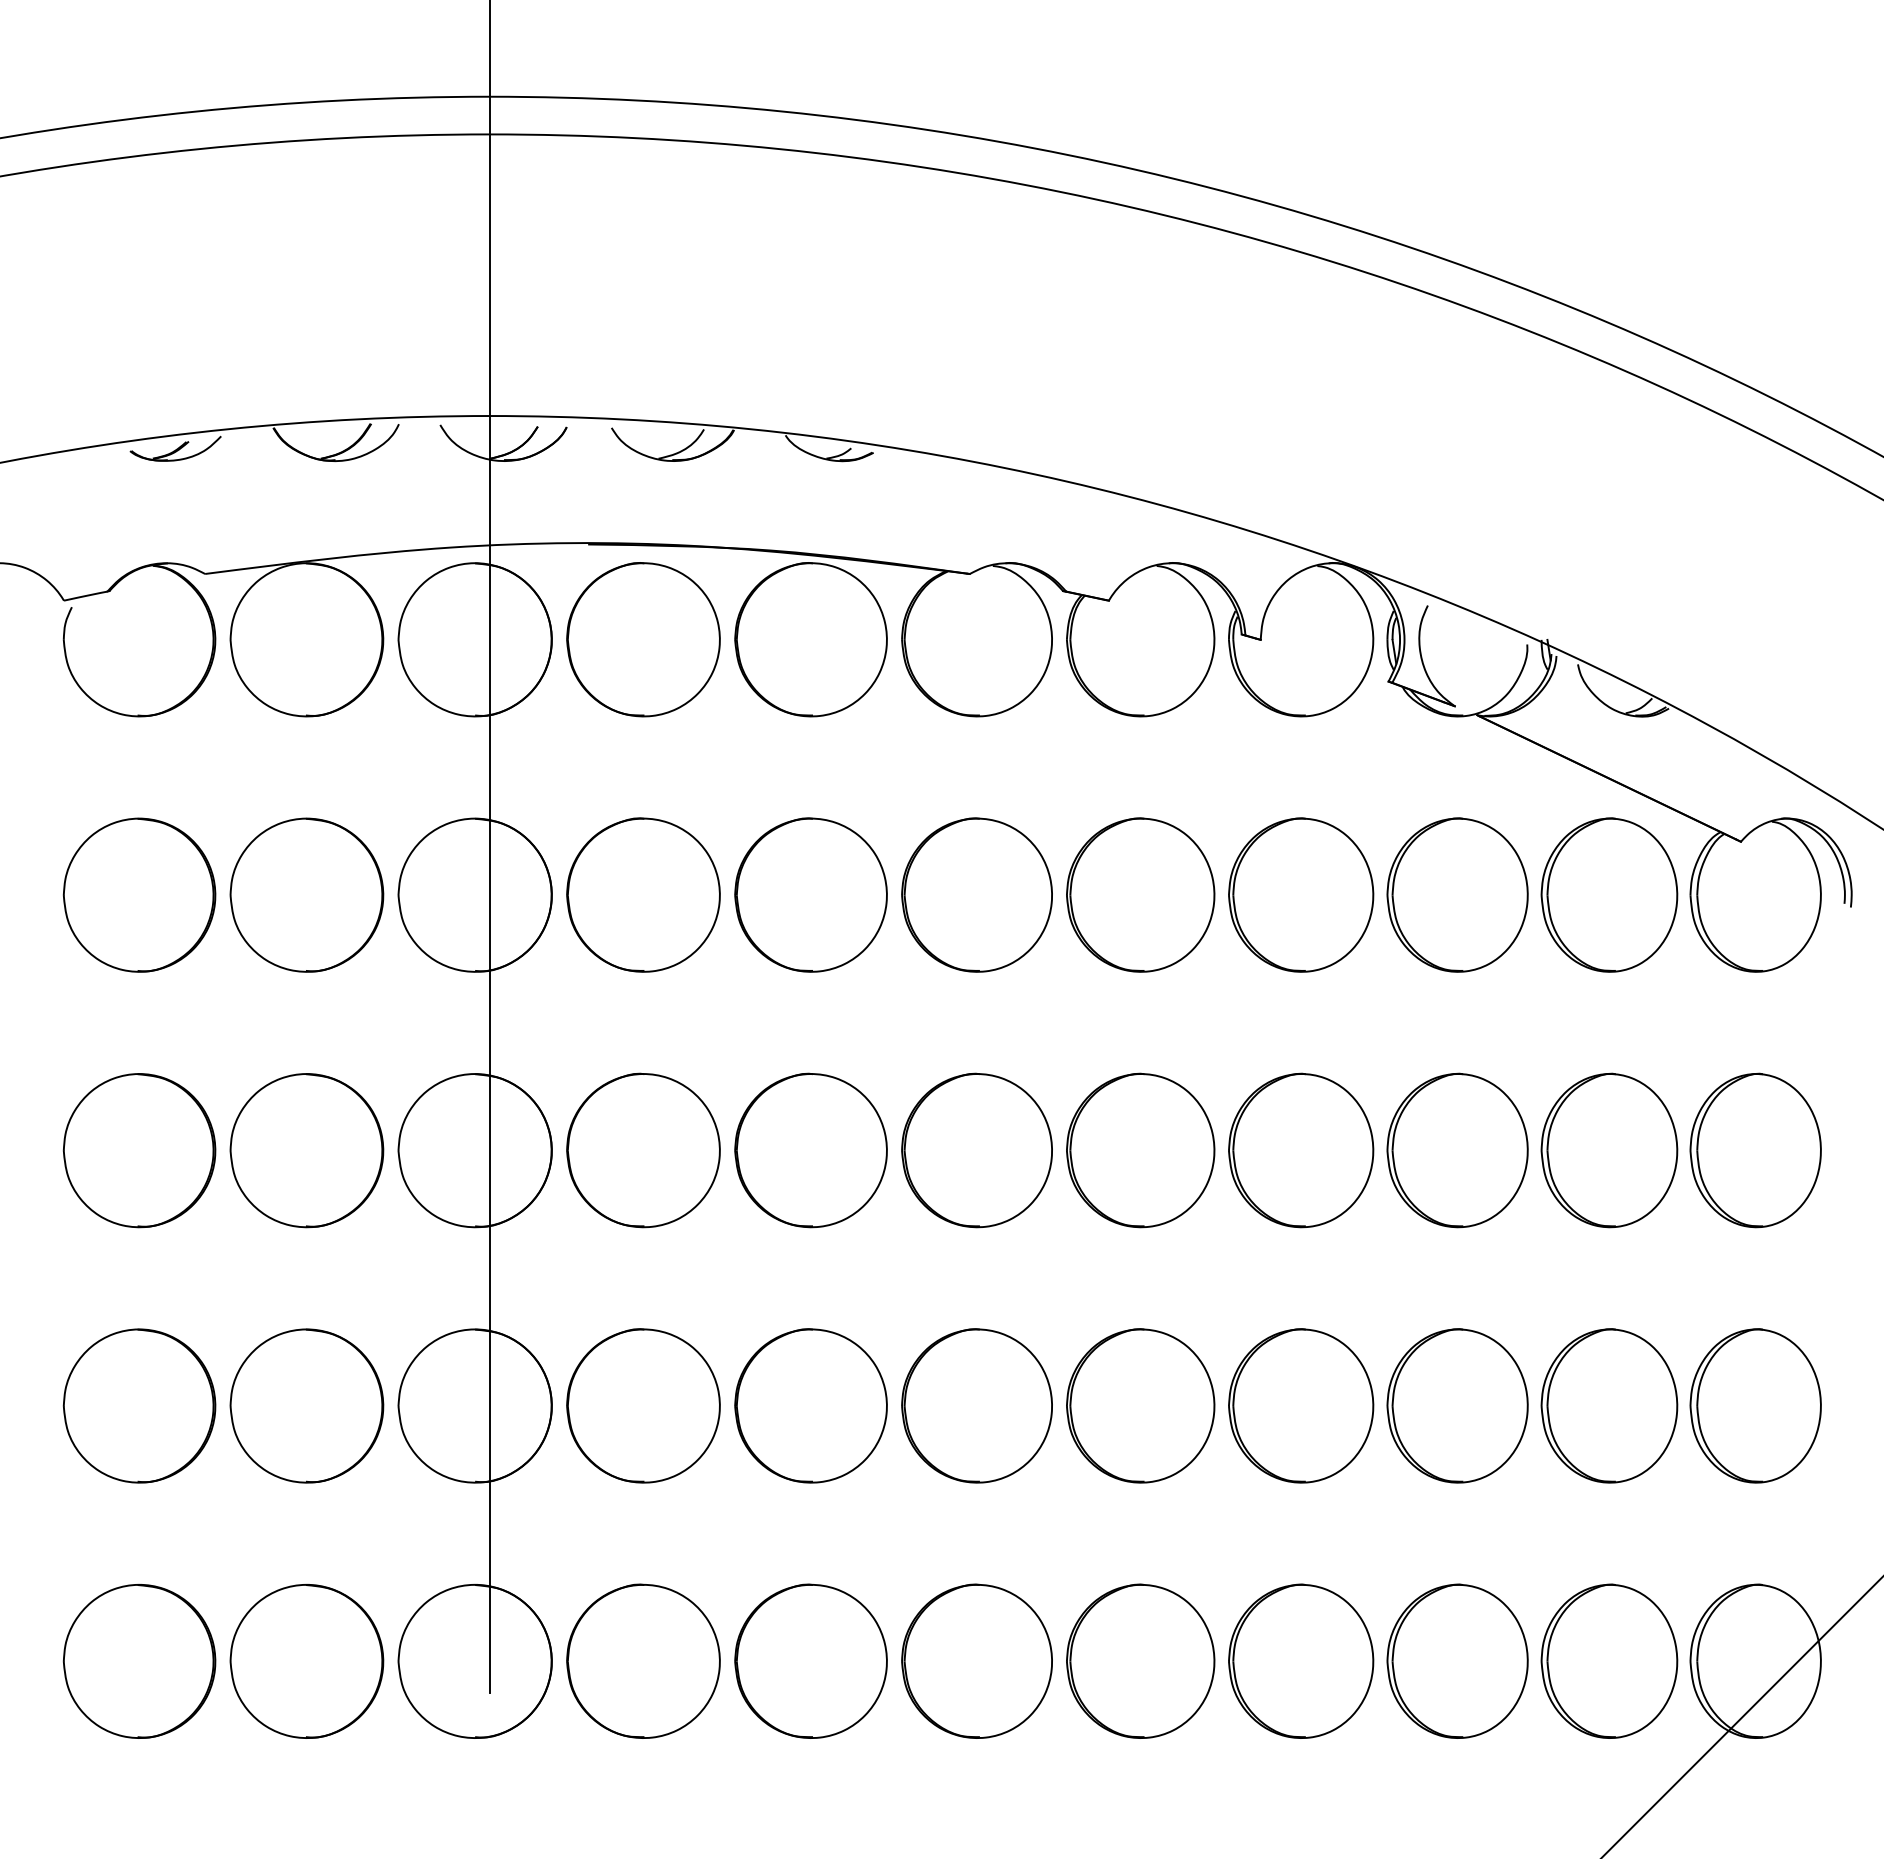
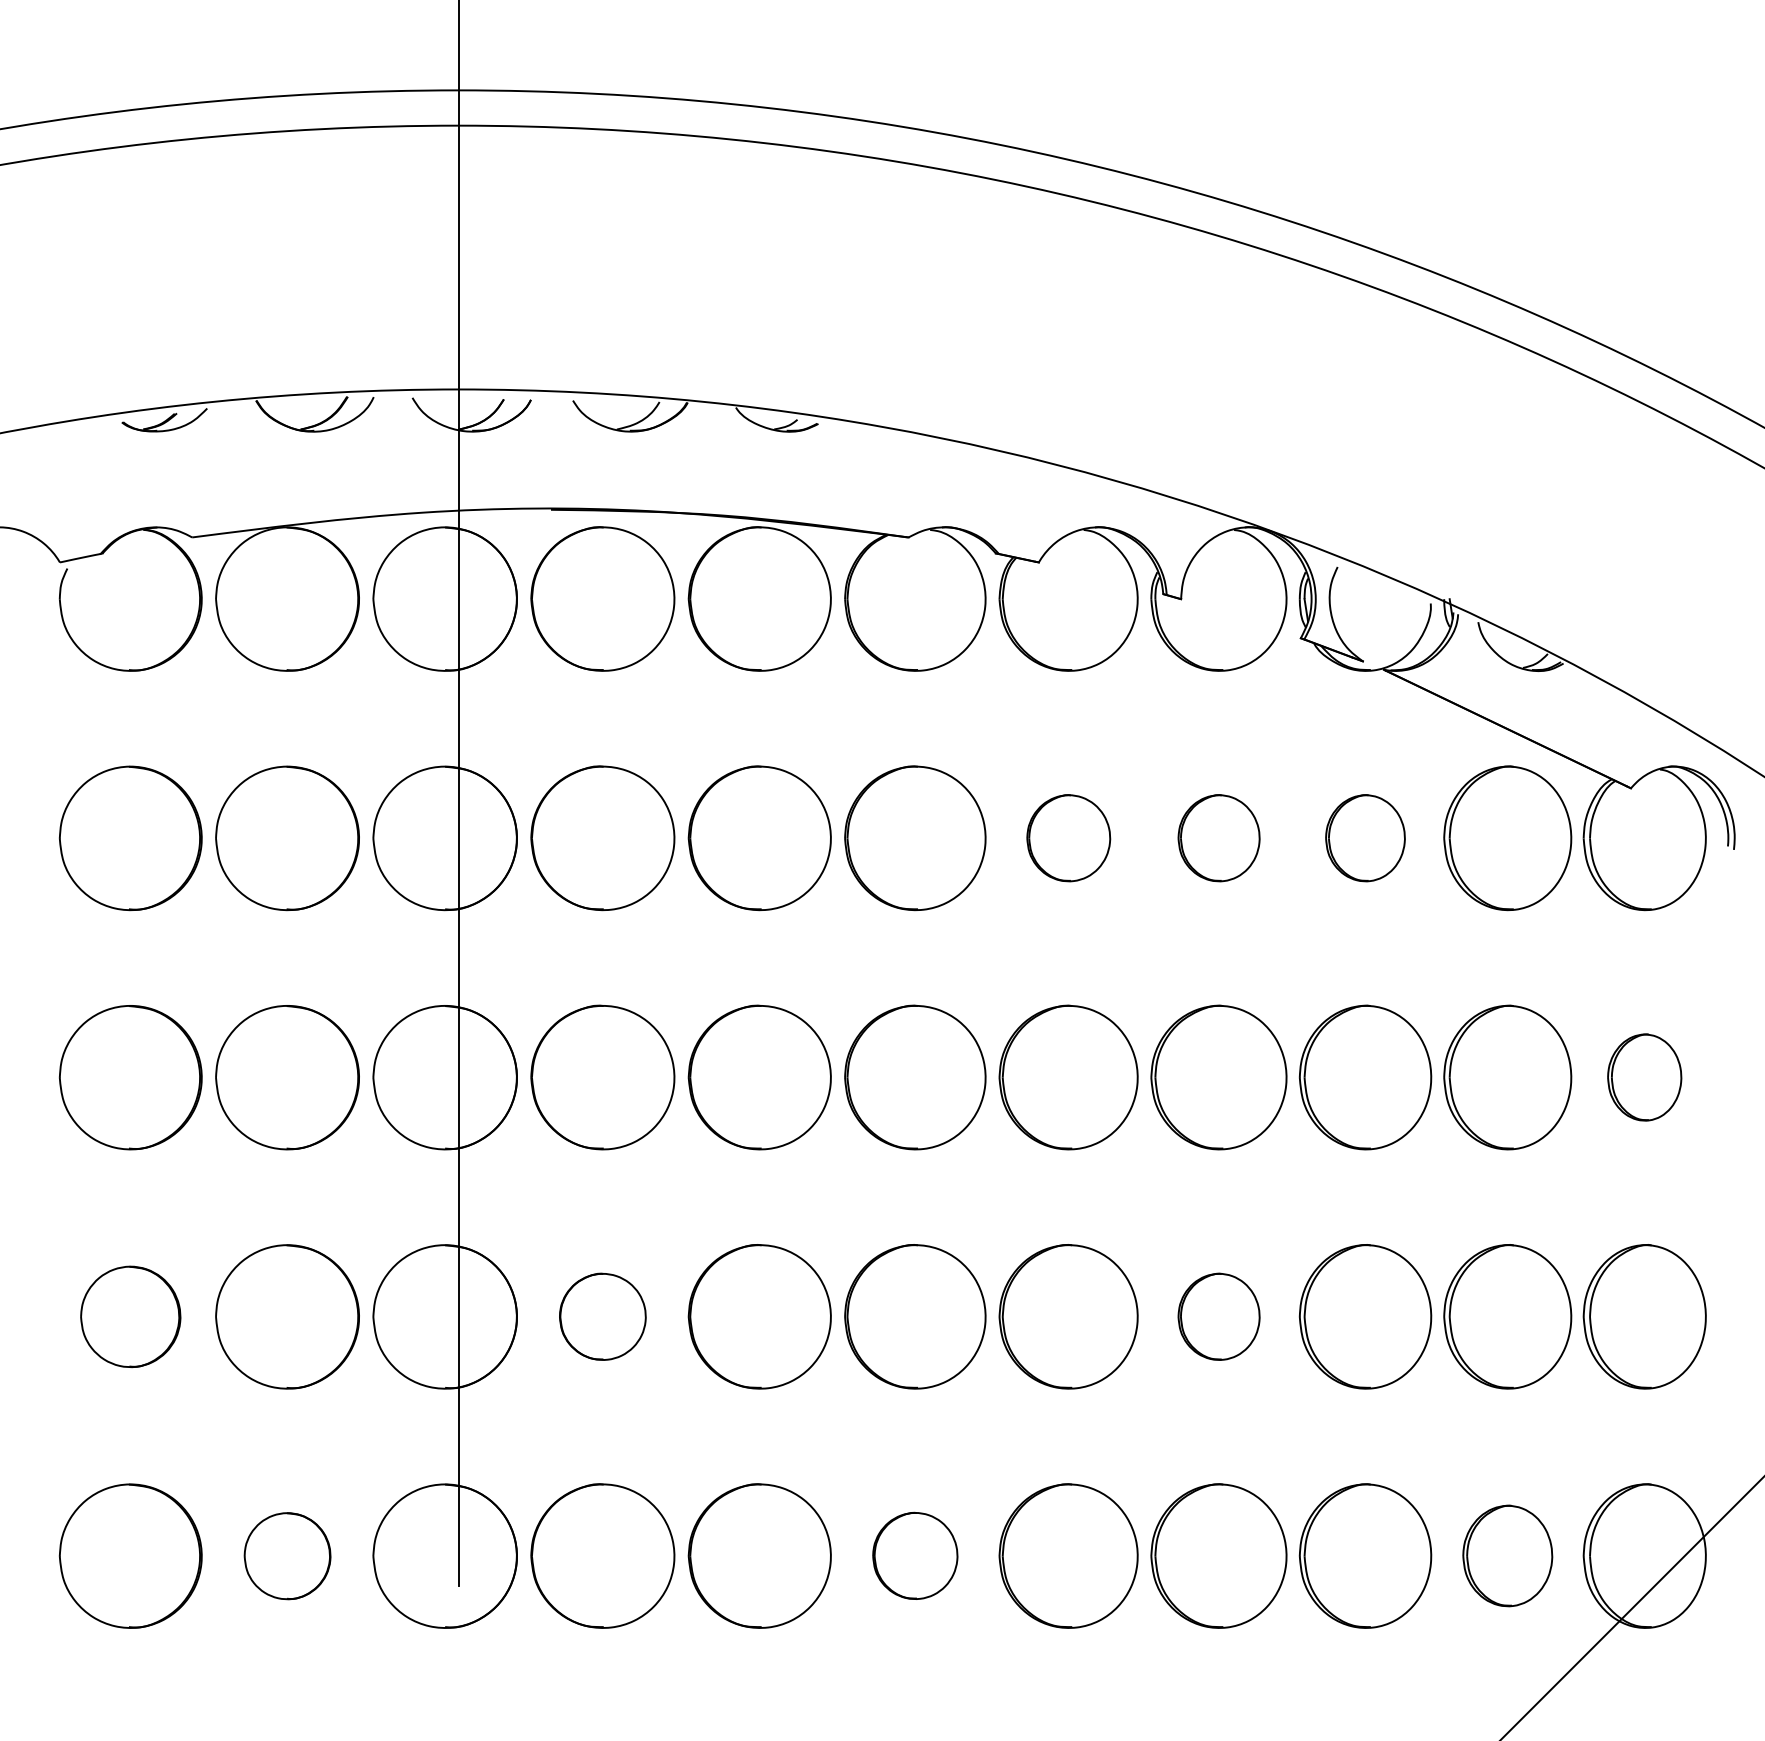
part: (1140, 894) -> (1068, 837), size x0.6
part: (1301, 894) -> (1219, 837), size x0.6
part: (1457, 894) -> (1365, 837), size x0.6
part: (1755, 1150) -> (1644, 1077), size x0.6
part: (139, 1405) -> (130, 1316), size x0.7
part: (643, 1405) -> (602, 1316), size x0.6
part: (1301, 1405) -> (1219, 1316), size x0.6
part: (976, 1660) -> (914, 1555), size x0.6
part: (1609, 1660) -> (1507, 1555), size x0.7
part: (306, 1661) -> (287, 1556), size x0.6

